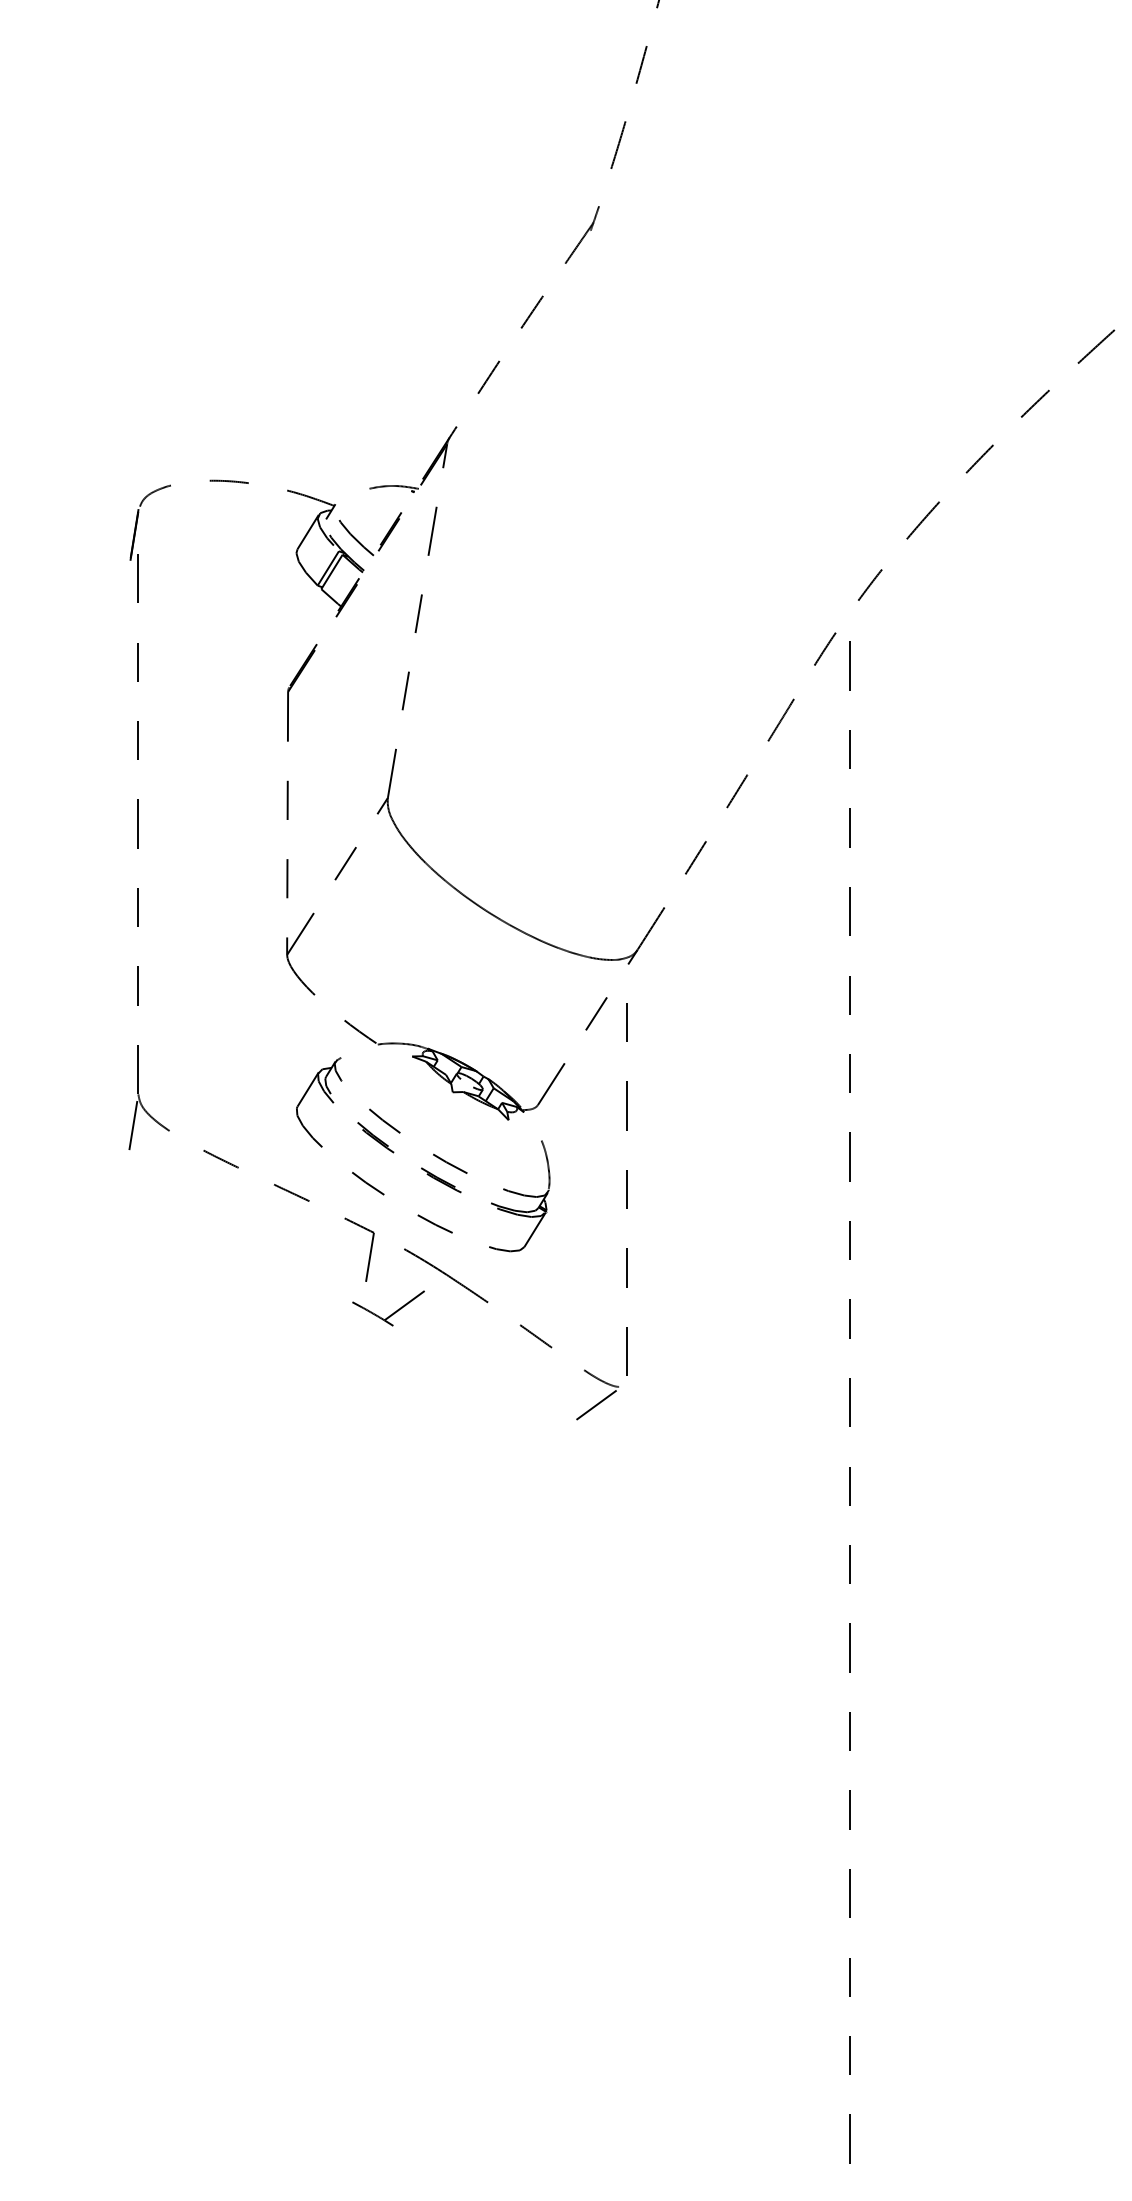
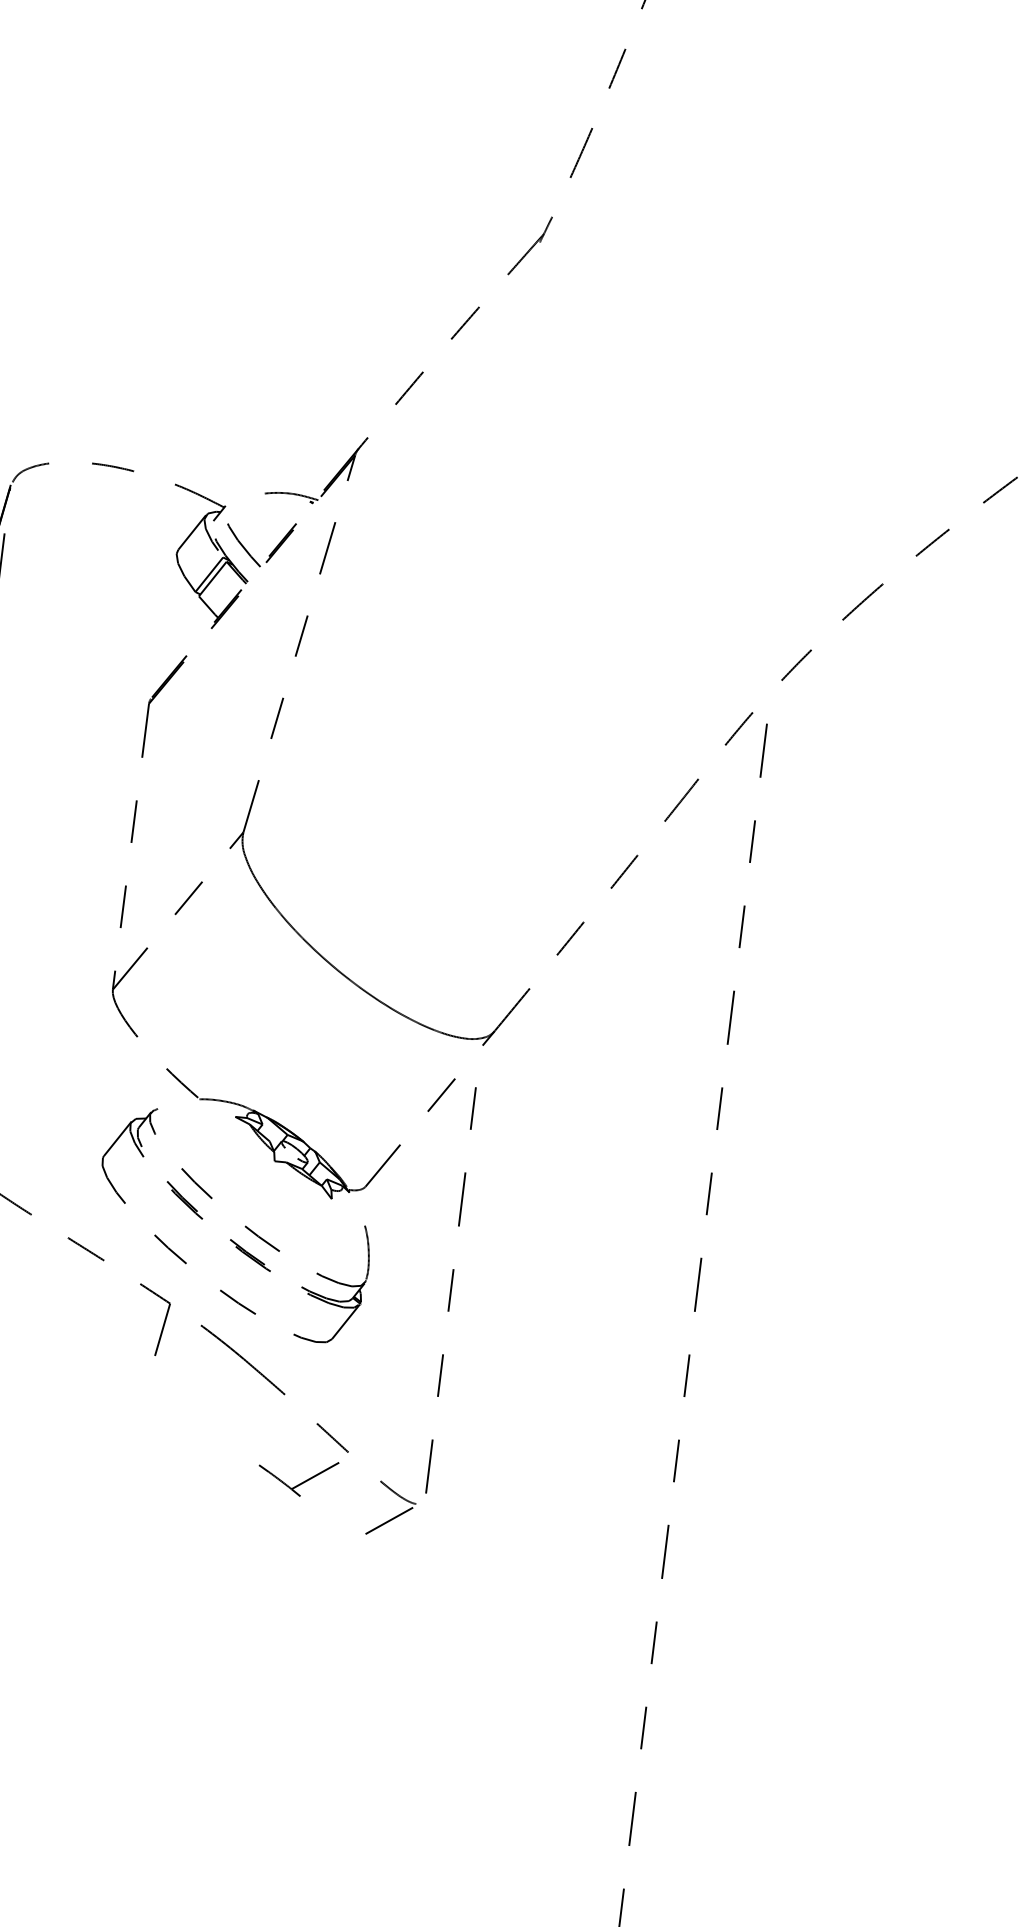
part: (390, 1314) -> (298, 1483), moved

